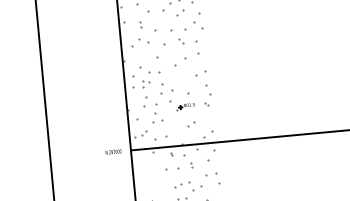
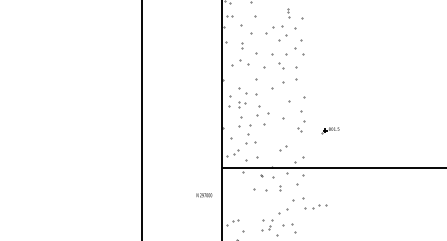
part: (200, 72) -> (296, 98), size x1.6
part: (185, 106) -> (330, 130), moved
text: (113, 152) -> (204, 195), moved
part: (181, 184) -> (319, 206), moved

